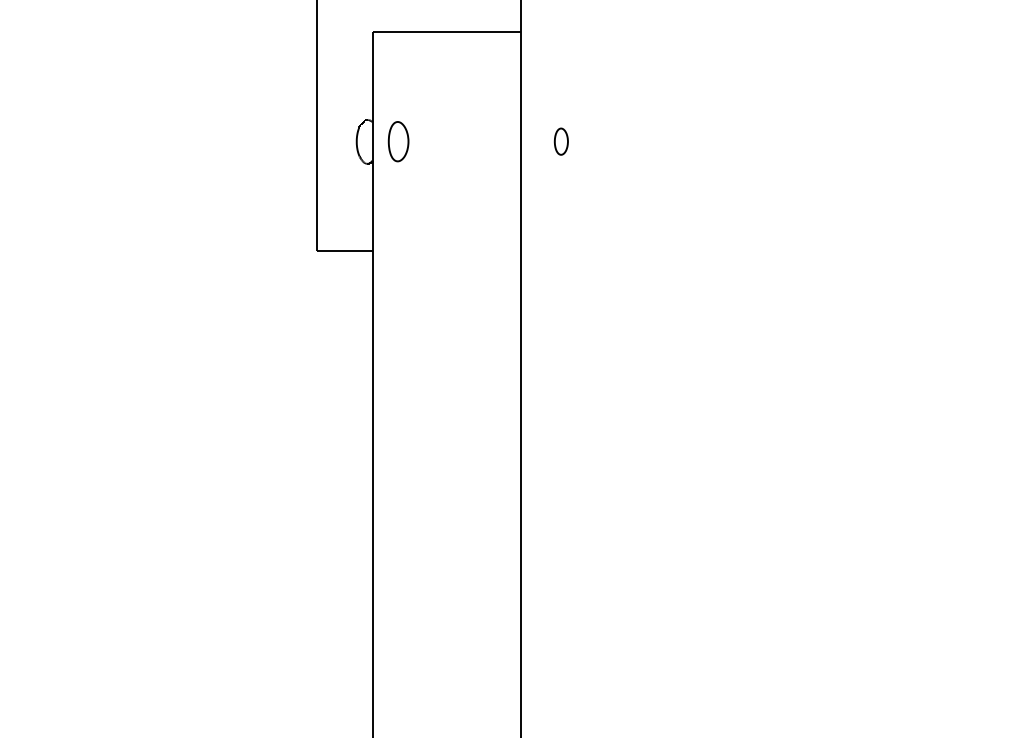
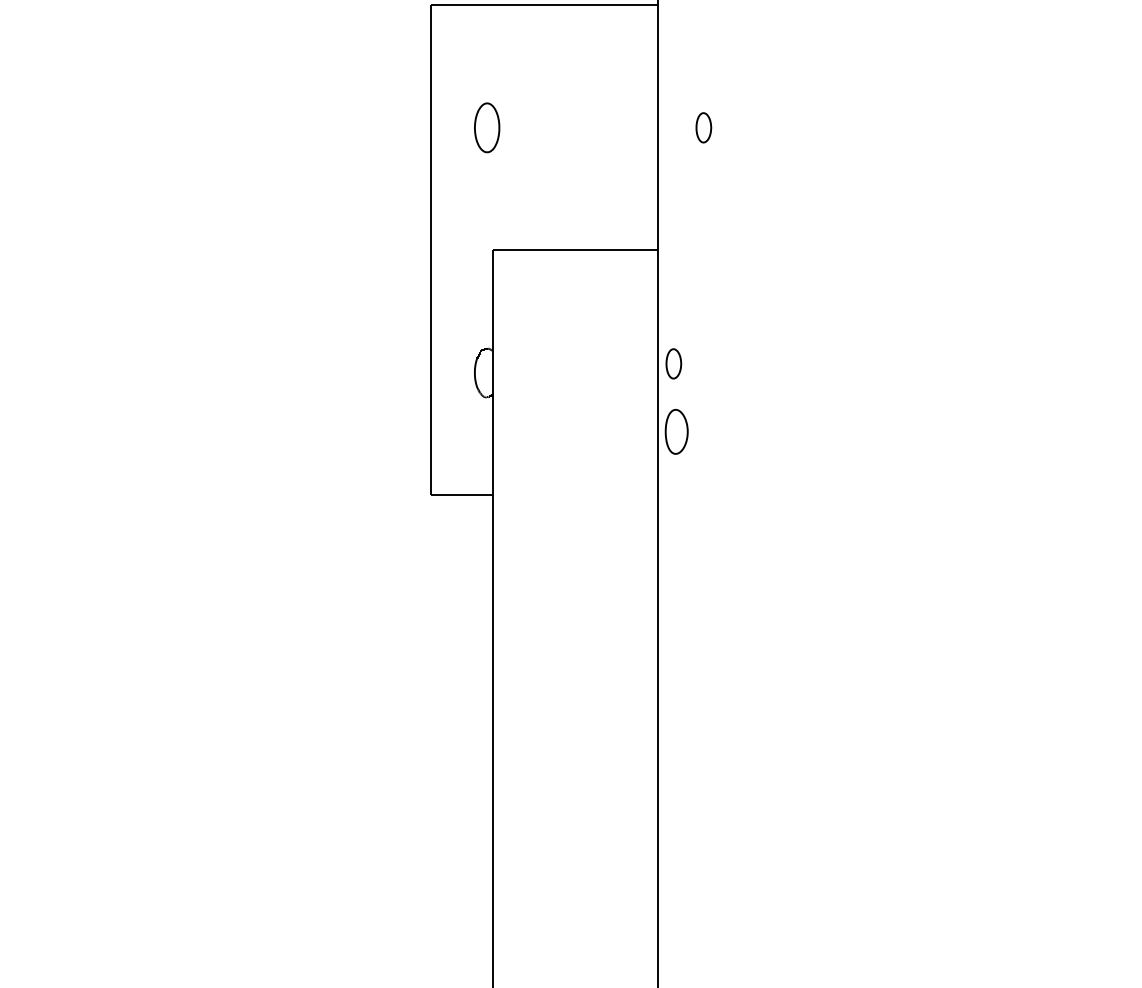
part: (398, 141) -> (676, 431), moved
part: (561, 141) -> (673, 363), moved

